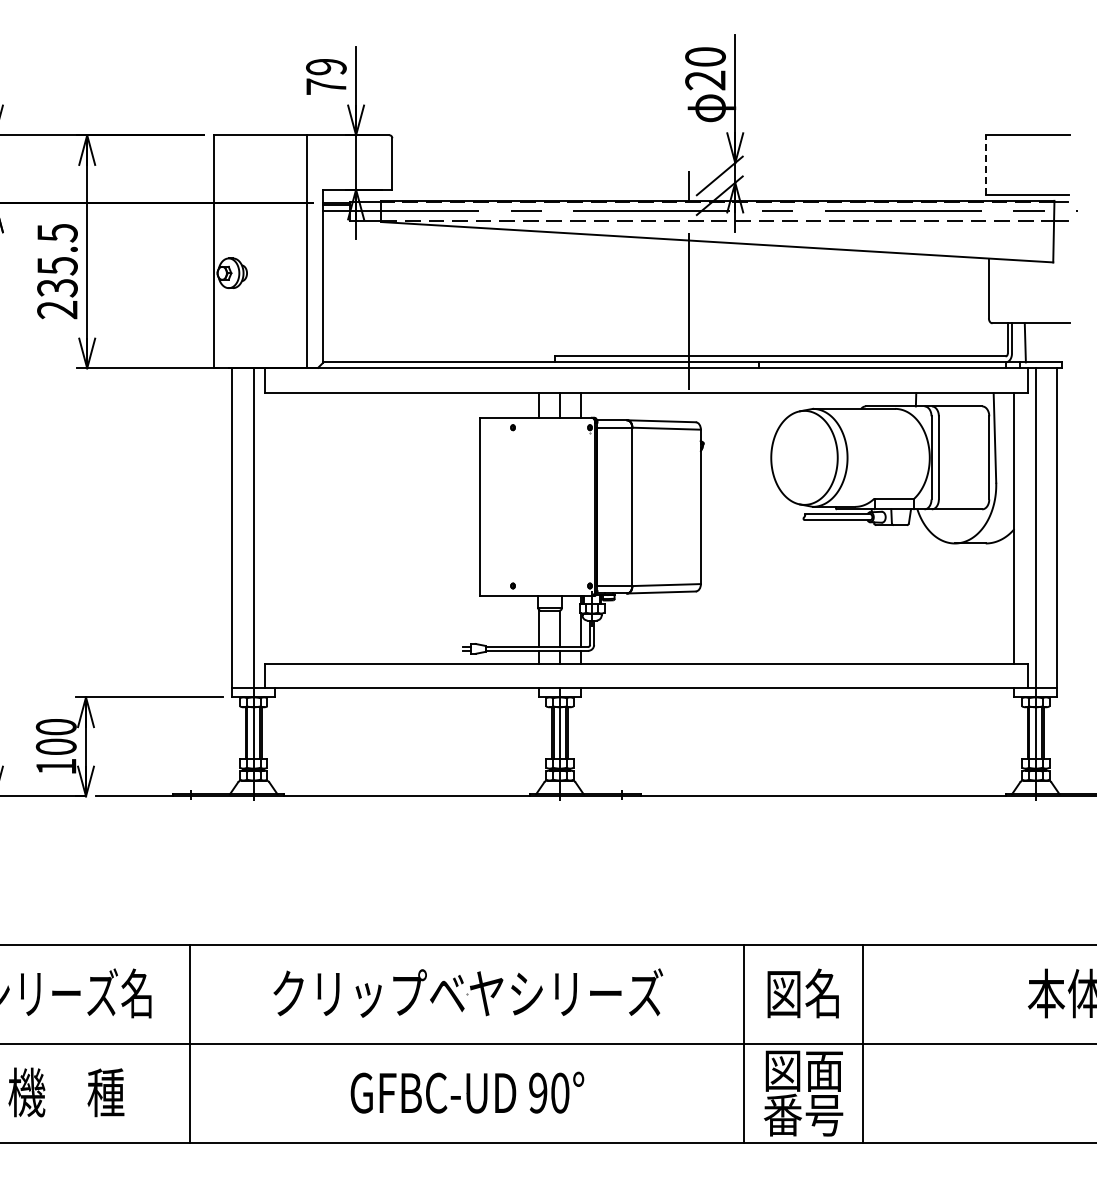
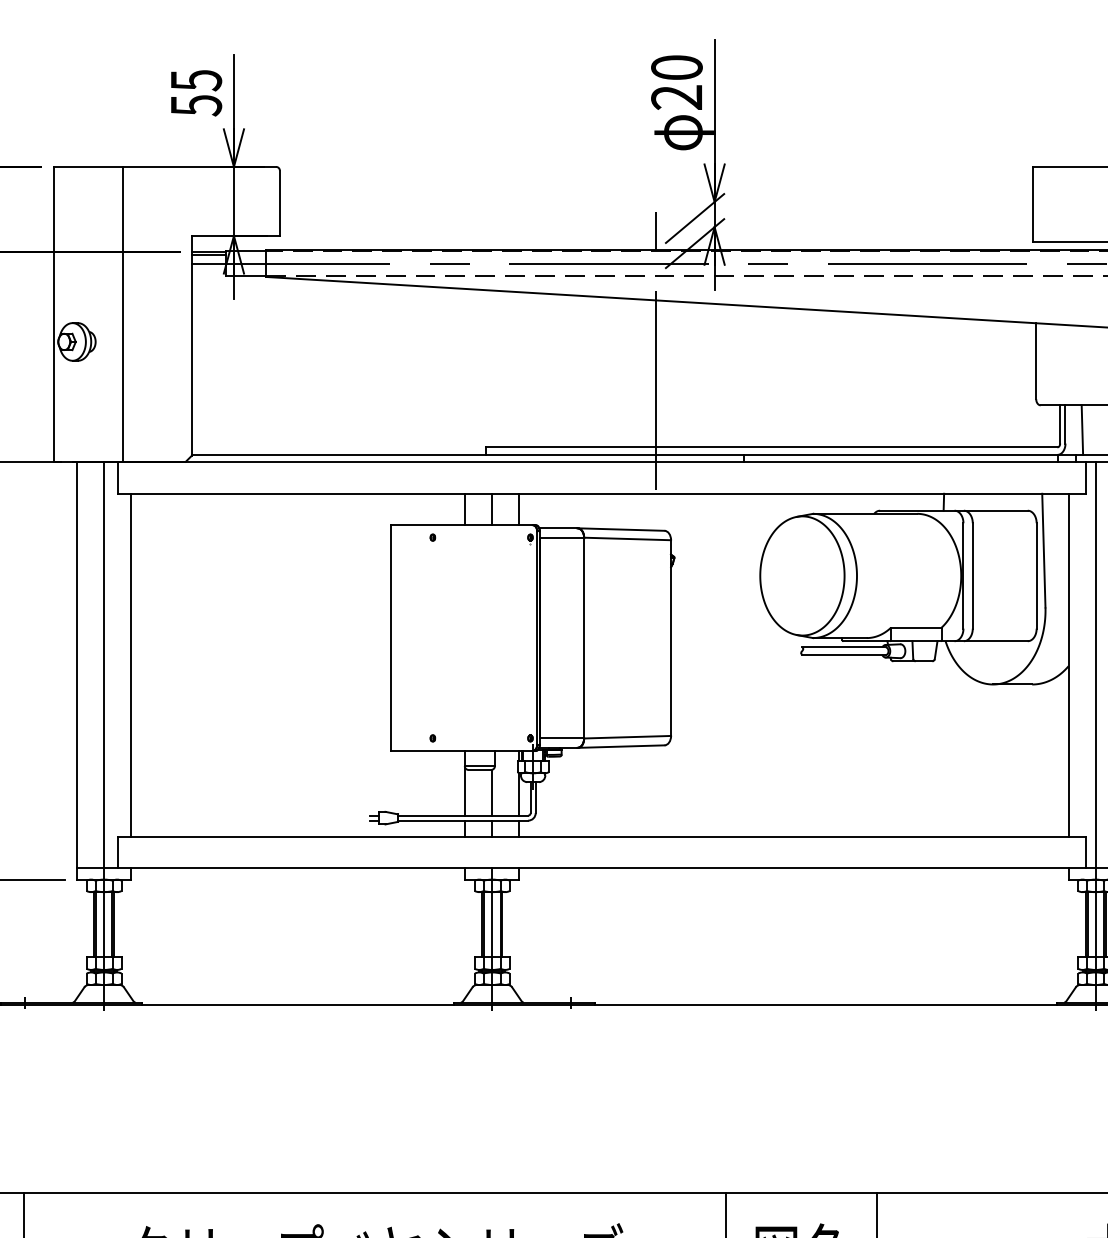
text: (326, 77) -> (196, 93), 79 -> 55
line: (986, 164) -> (1033, 204), dashed -> solid
line: (306, 251) -> (122, 314), moved
line: (275, 528) -> (131, 665), added

